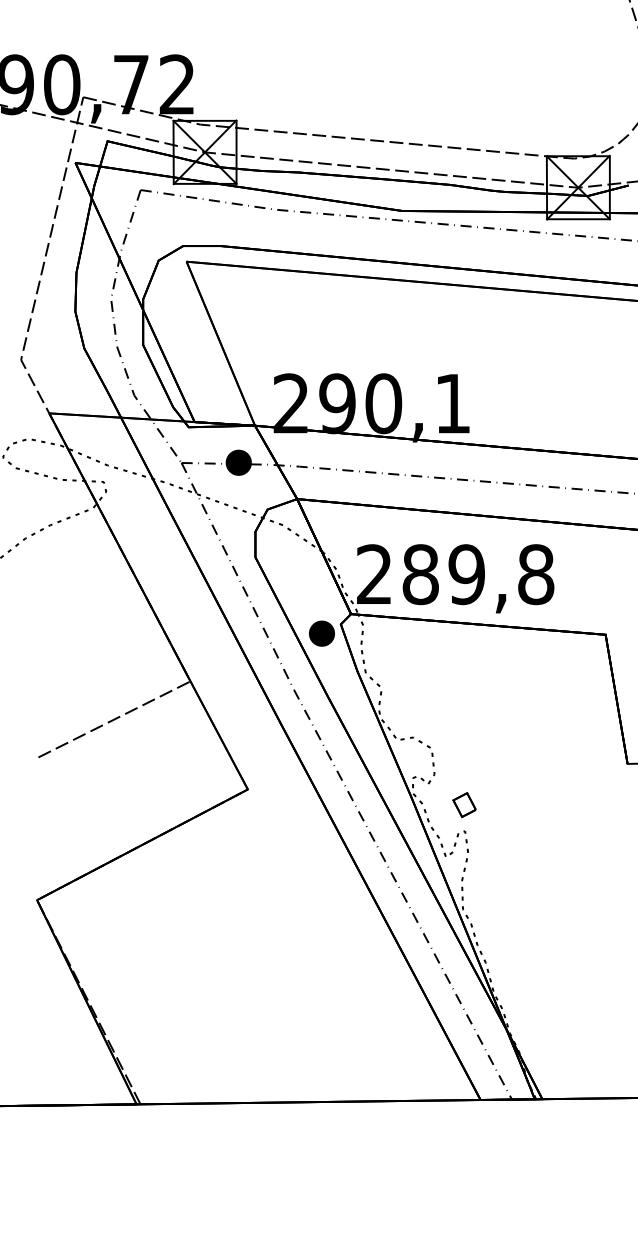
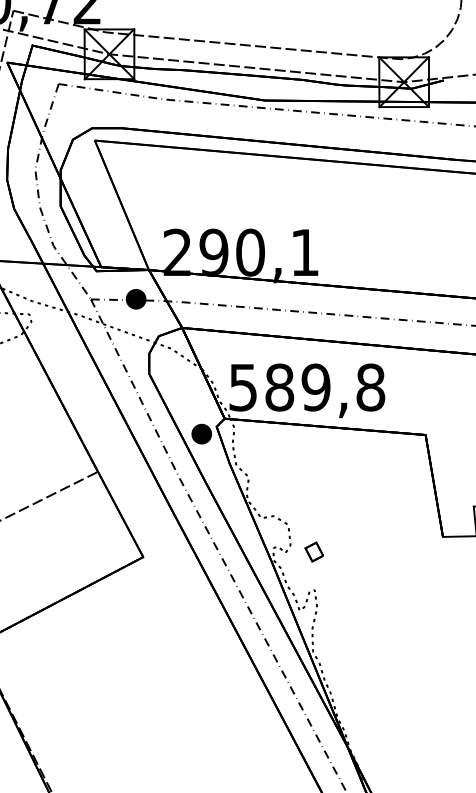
text: (374, 574) -> (243, 387), 289,8 -> 589,8
part: (464, 805) -> (314, 552), moved

